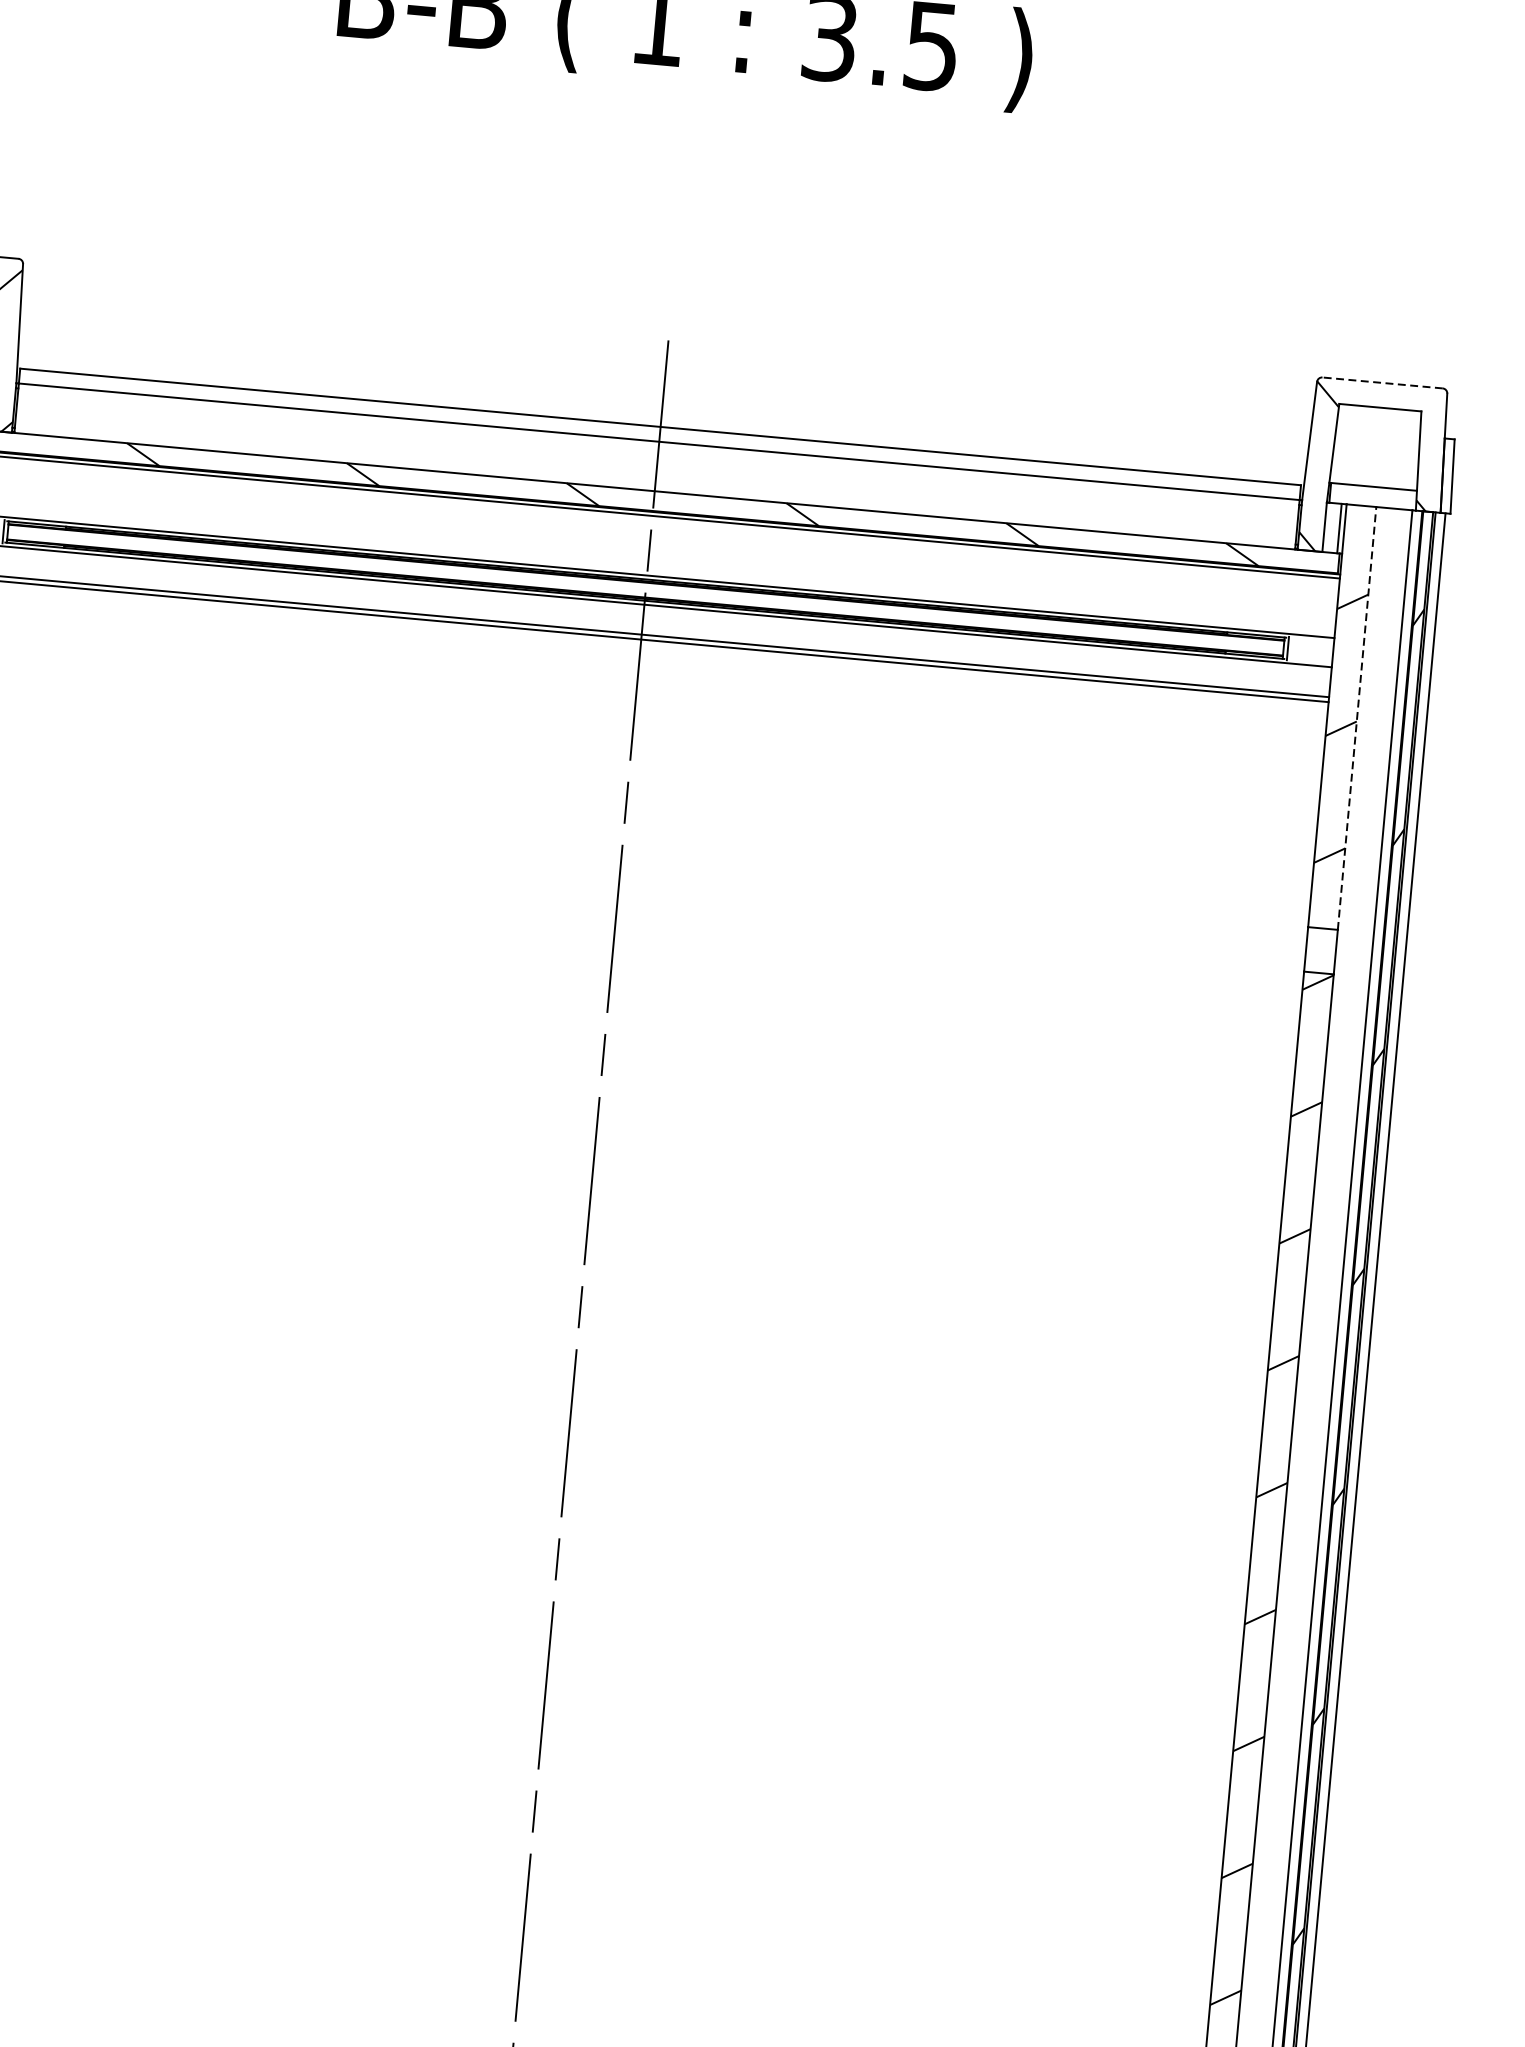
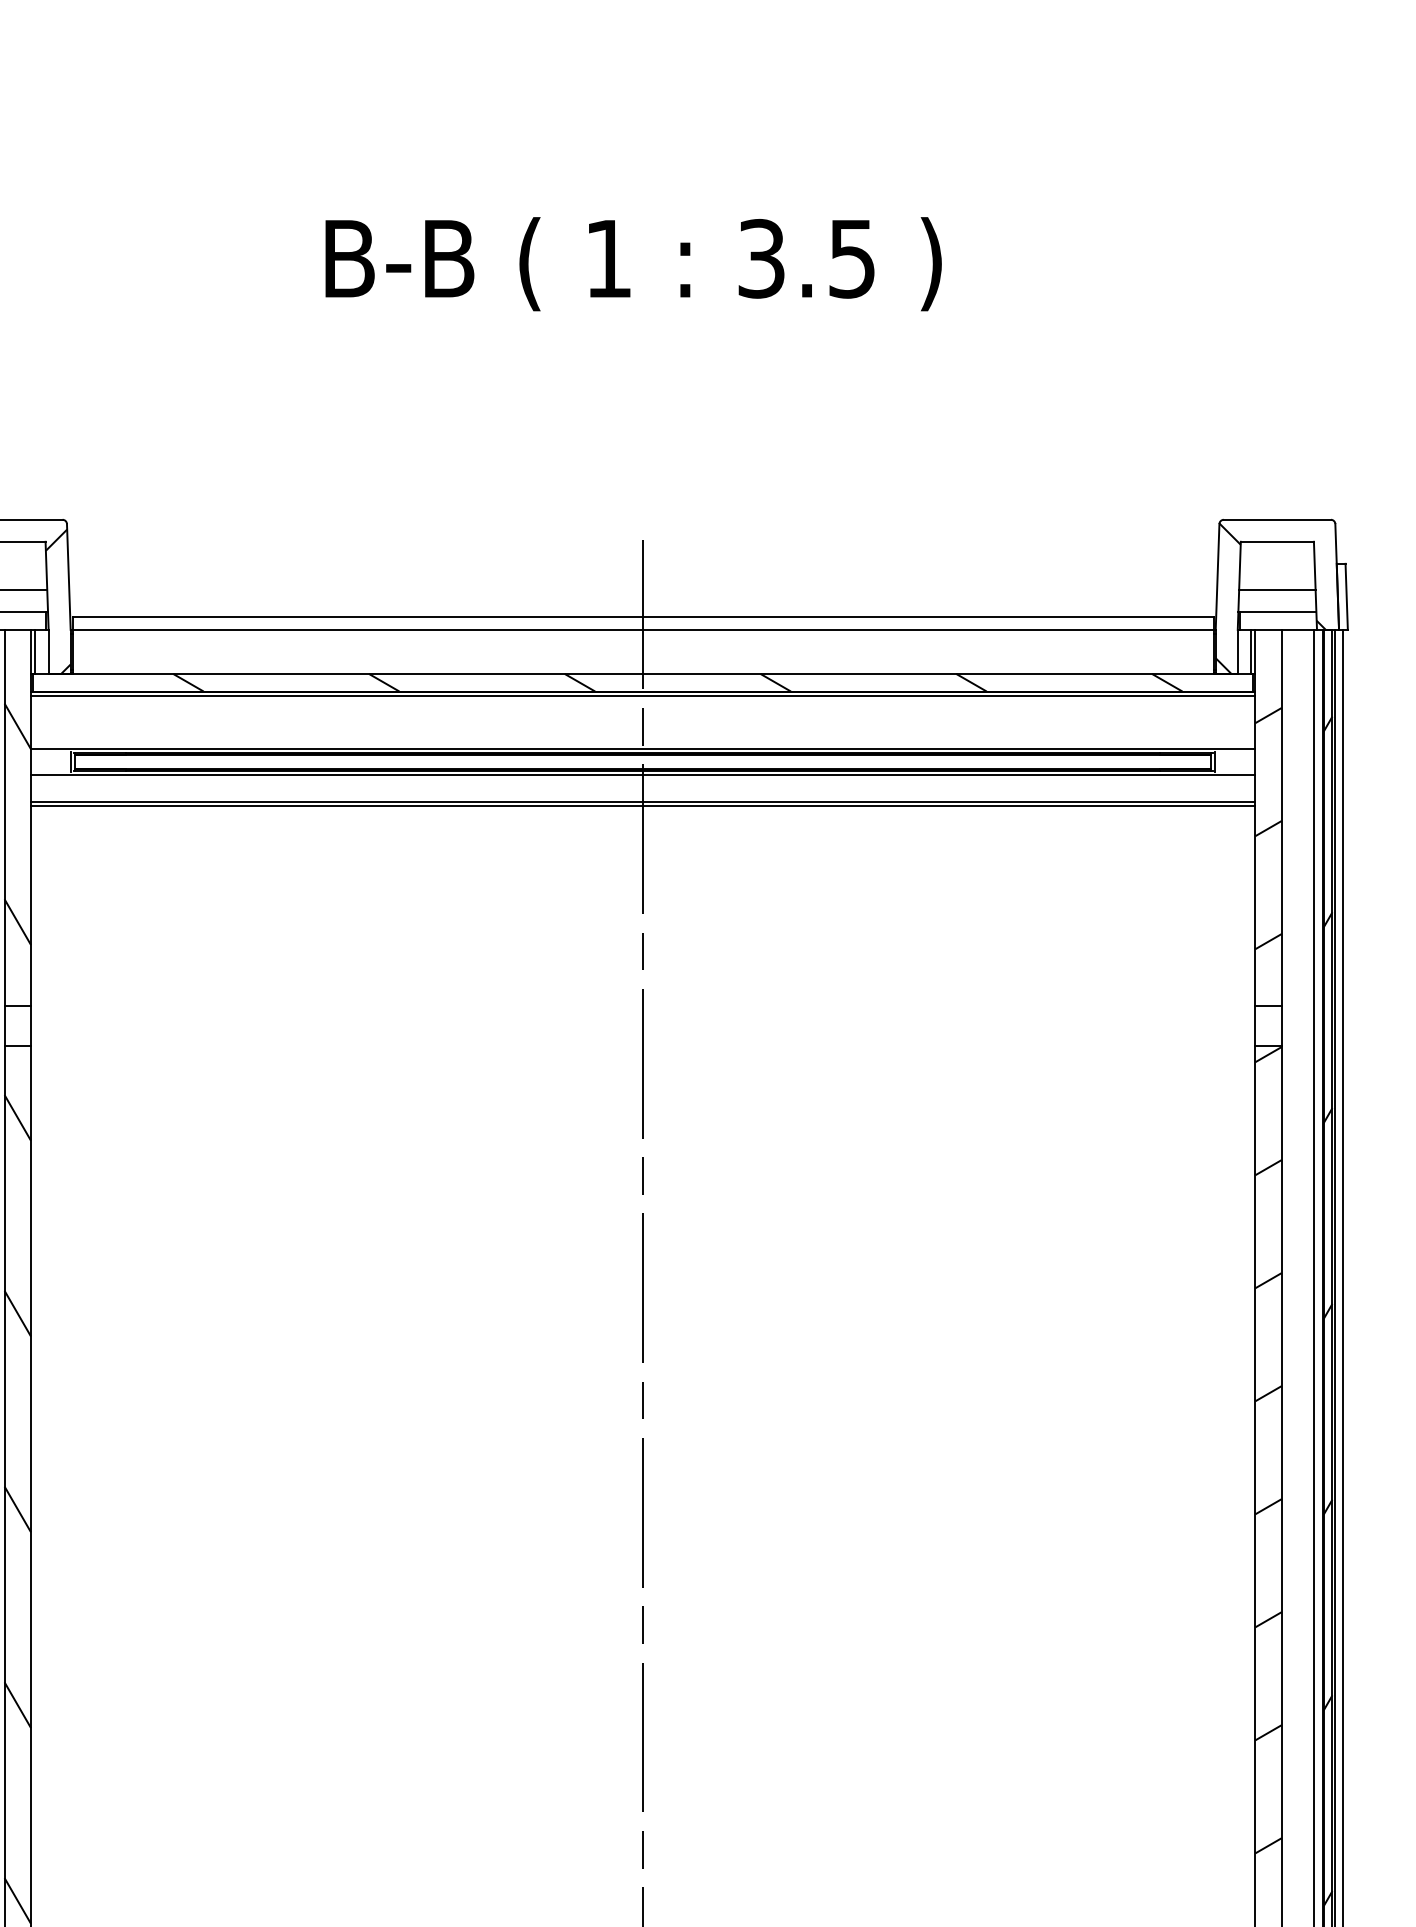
line: (1382, 382) -> (1277, 519), dashed -> solid
line: (1375, 462) -> (1277, 590), added
line: (1356, 717) -> (1281, 817), dashed -> solid

